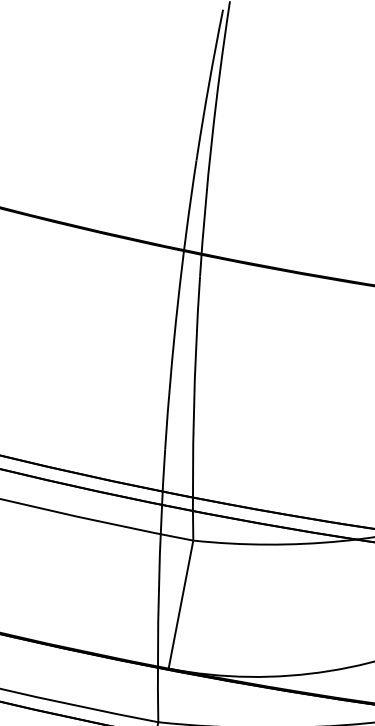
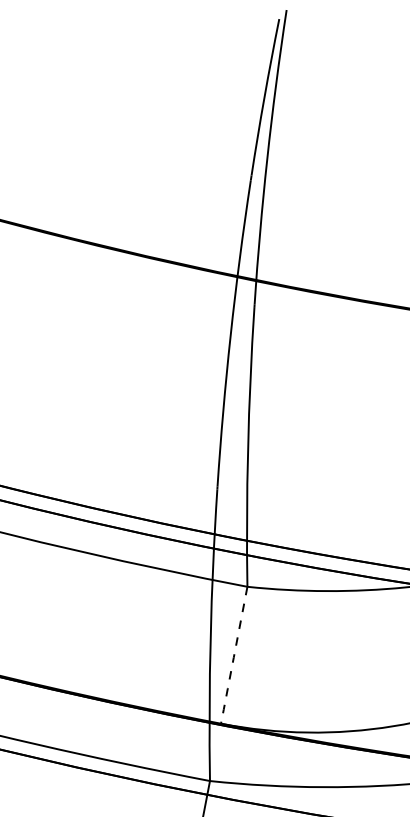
arc: (179, 613) -> (232, 664), solid -> dashed

